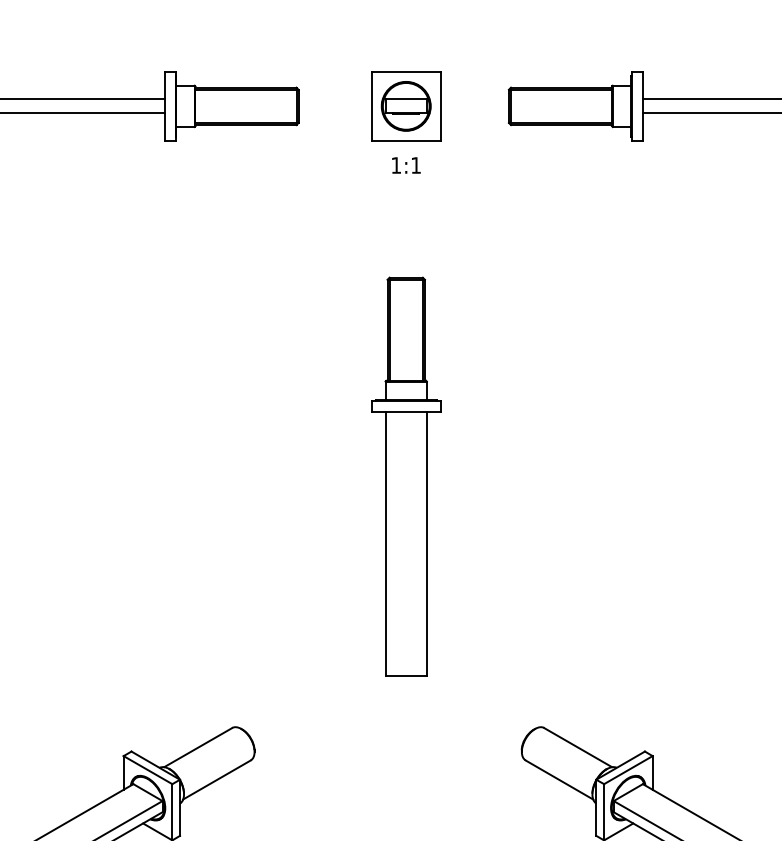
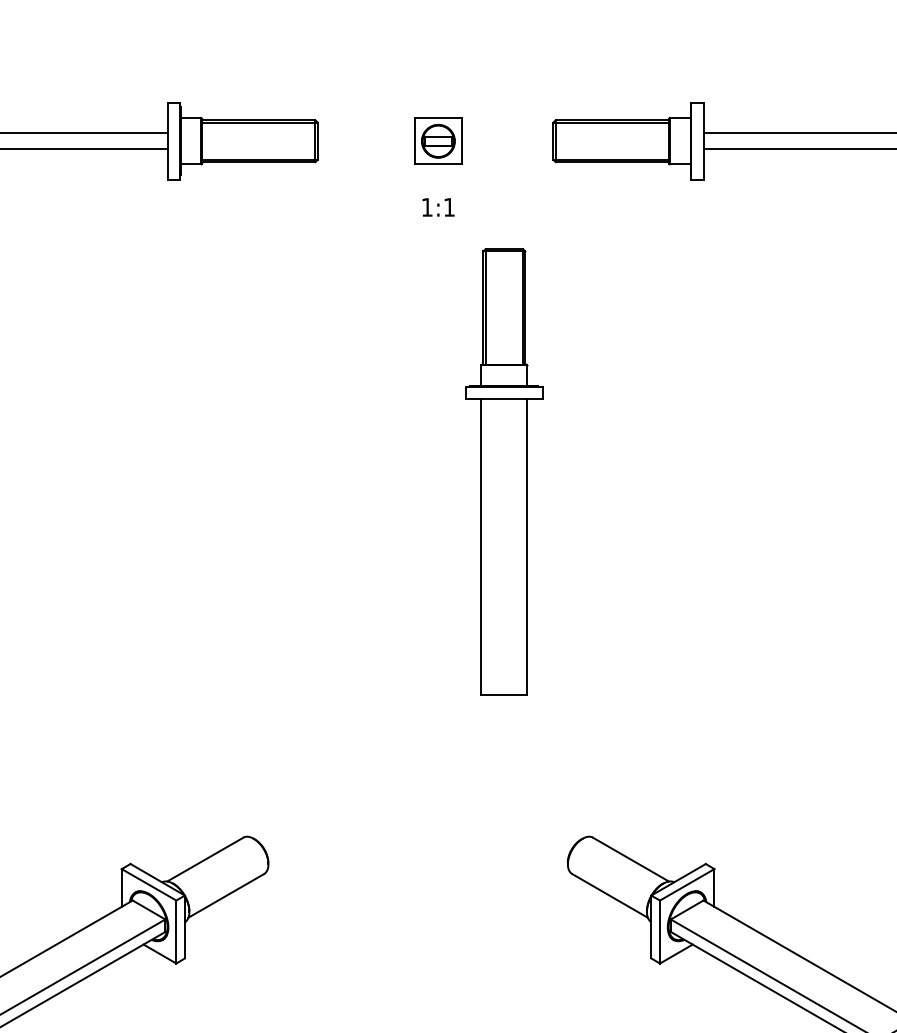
part: (406, 106) -> (438, 141), size x0.6
part: (406, 476) -> (504, 471), moved

